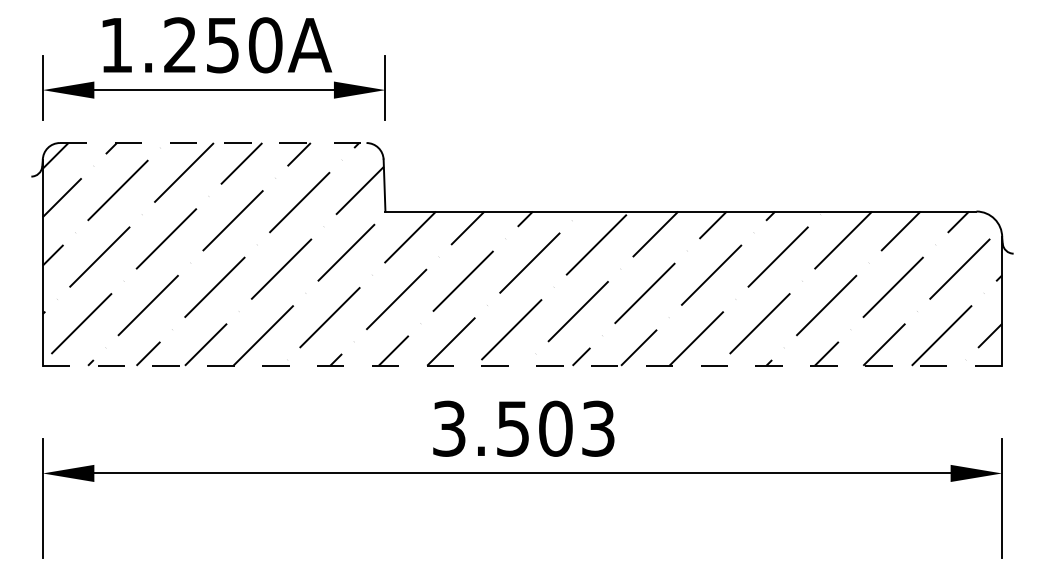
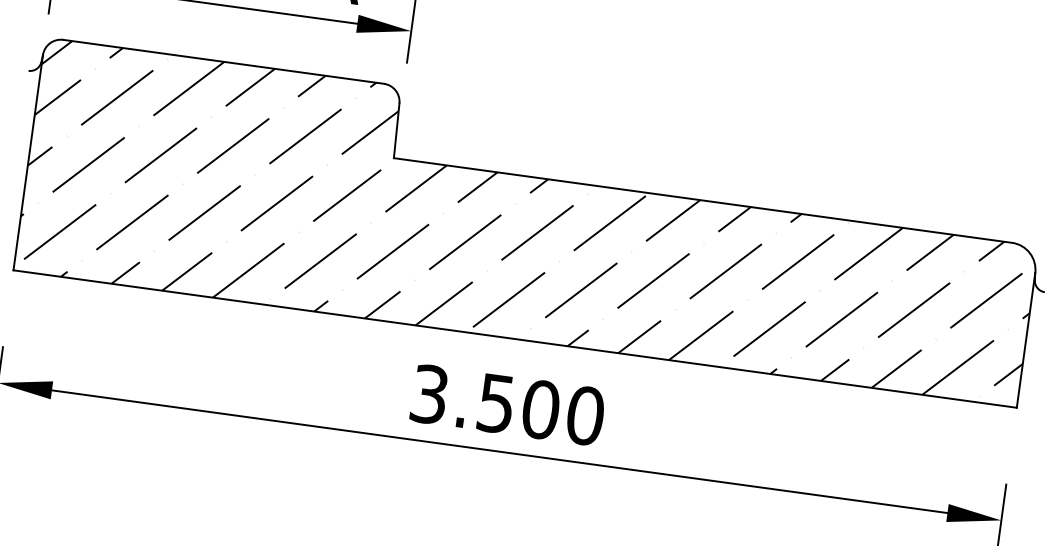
line: (213, 143) -> (223, 62), dashed -> solid
line: (522, 365) -> (515, 338), dashed -> solid
text: (598, 428) -> (585, 415), 3.503 -> 3.500

